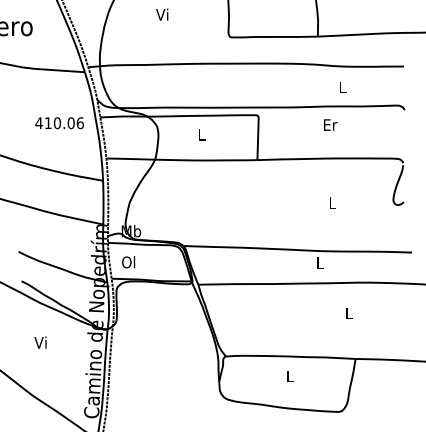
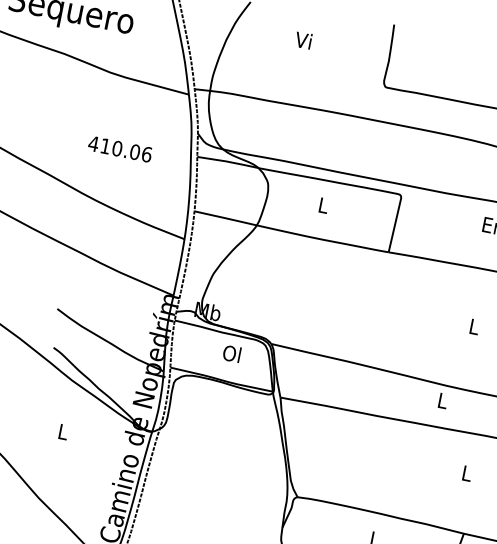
text: (59, 123) -> (119, 149), moved
text: (128, 262) -> (231, 354), moved
text: (40, 342) -> (62, 431), Vi -> L

